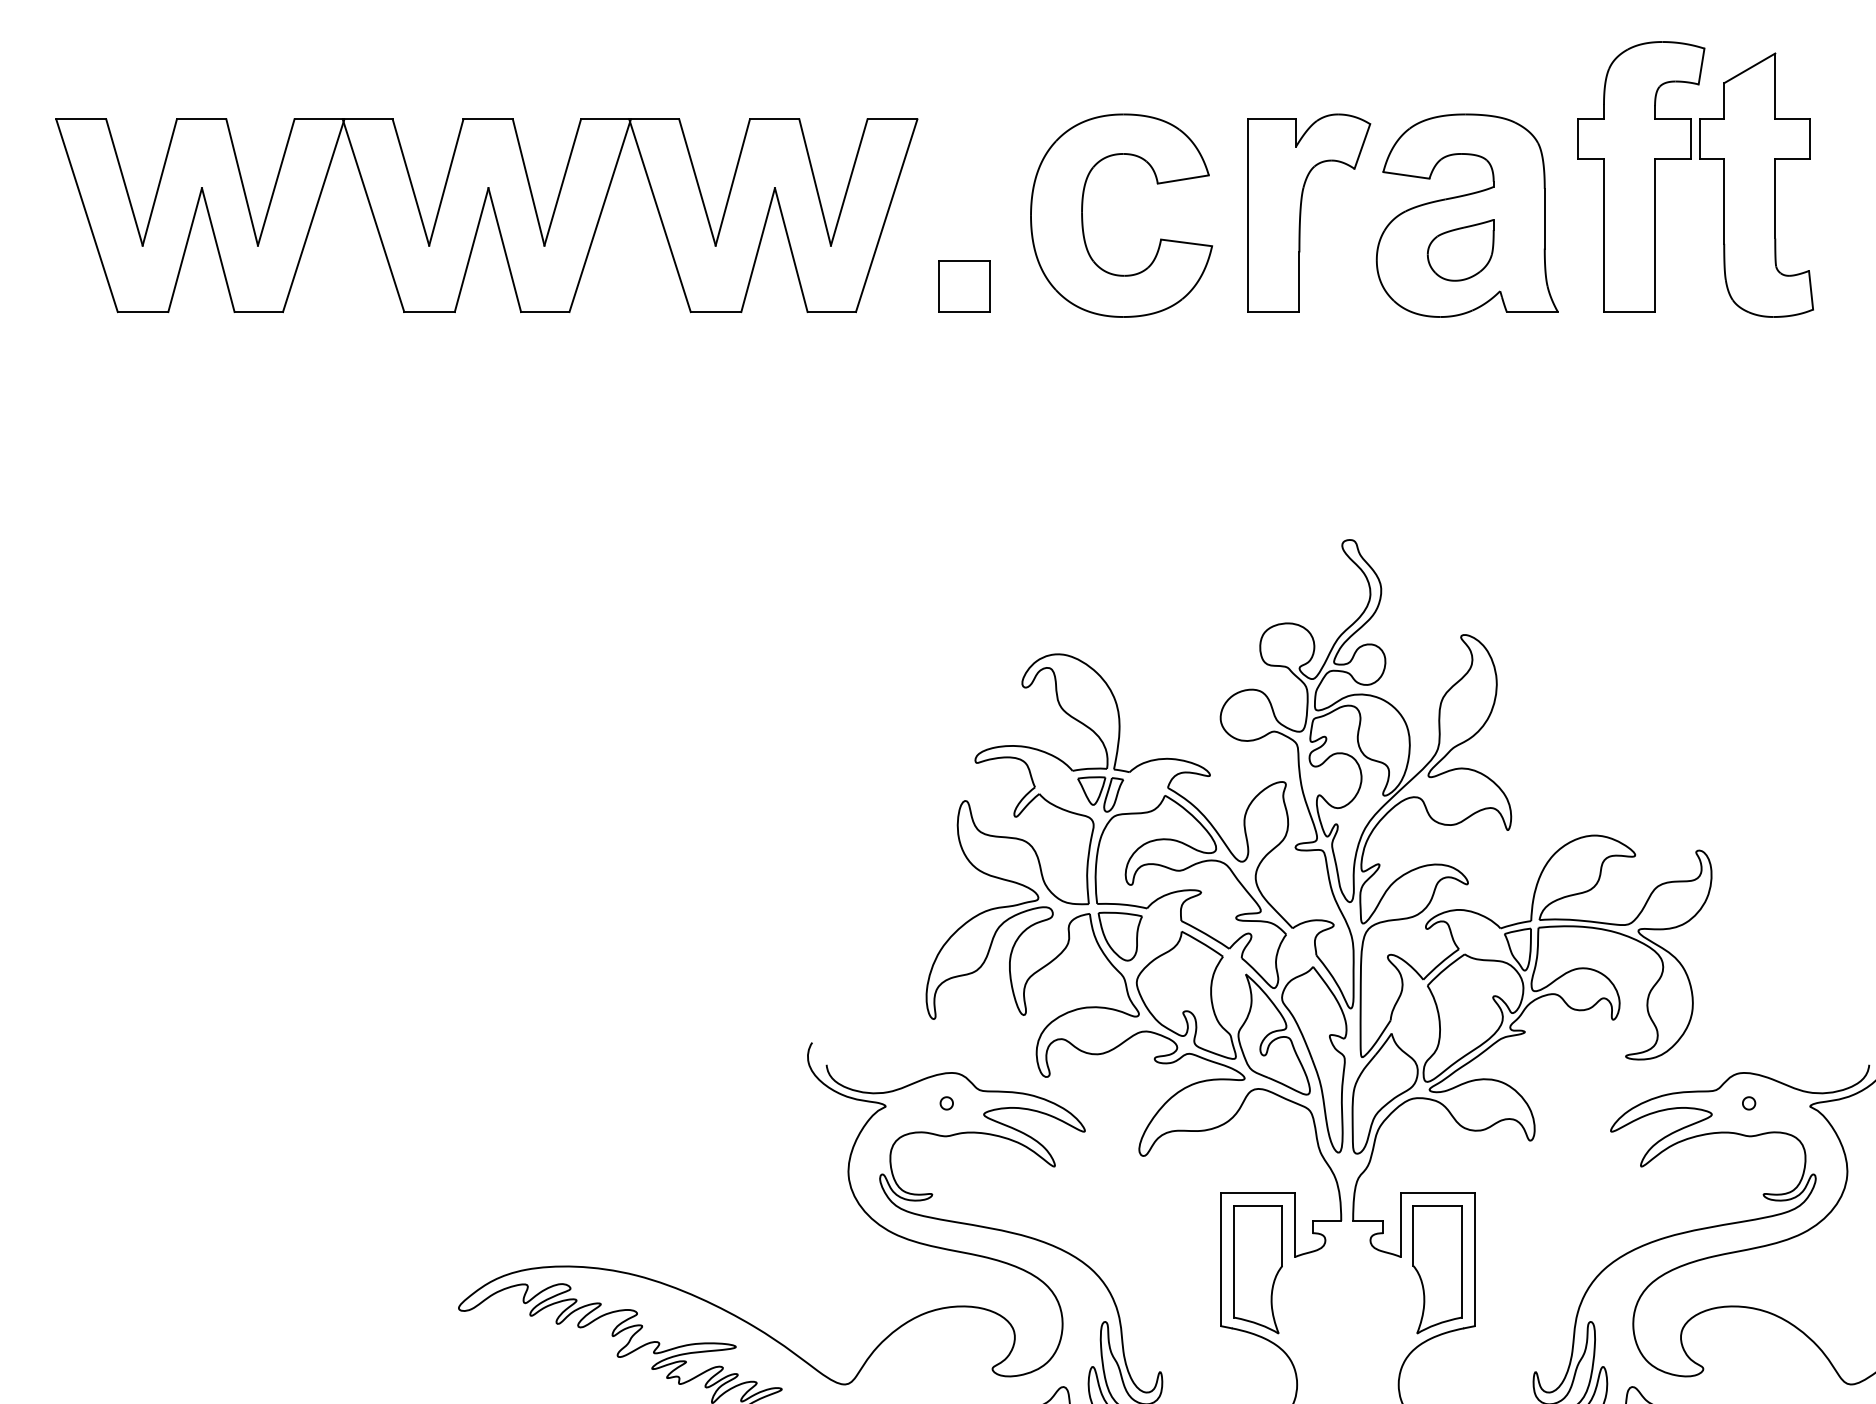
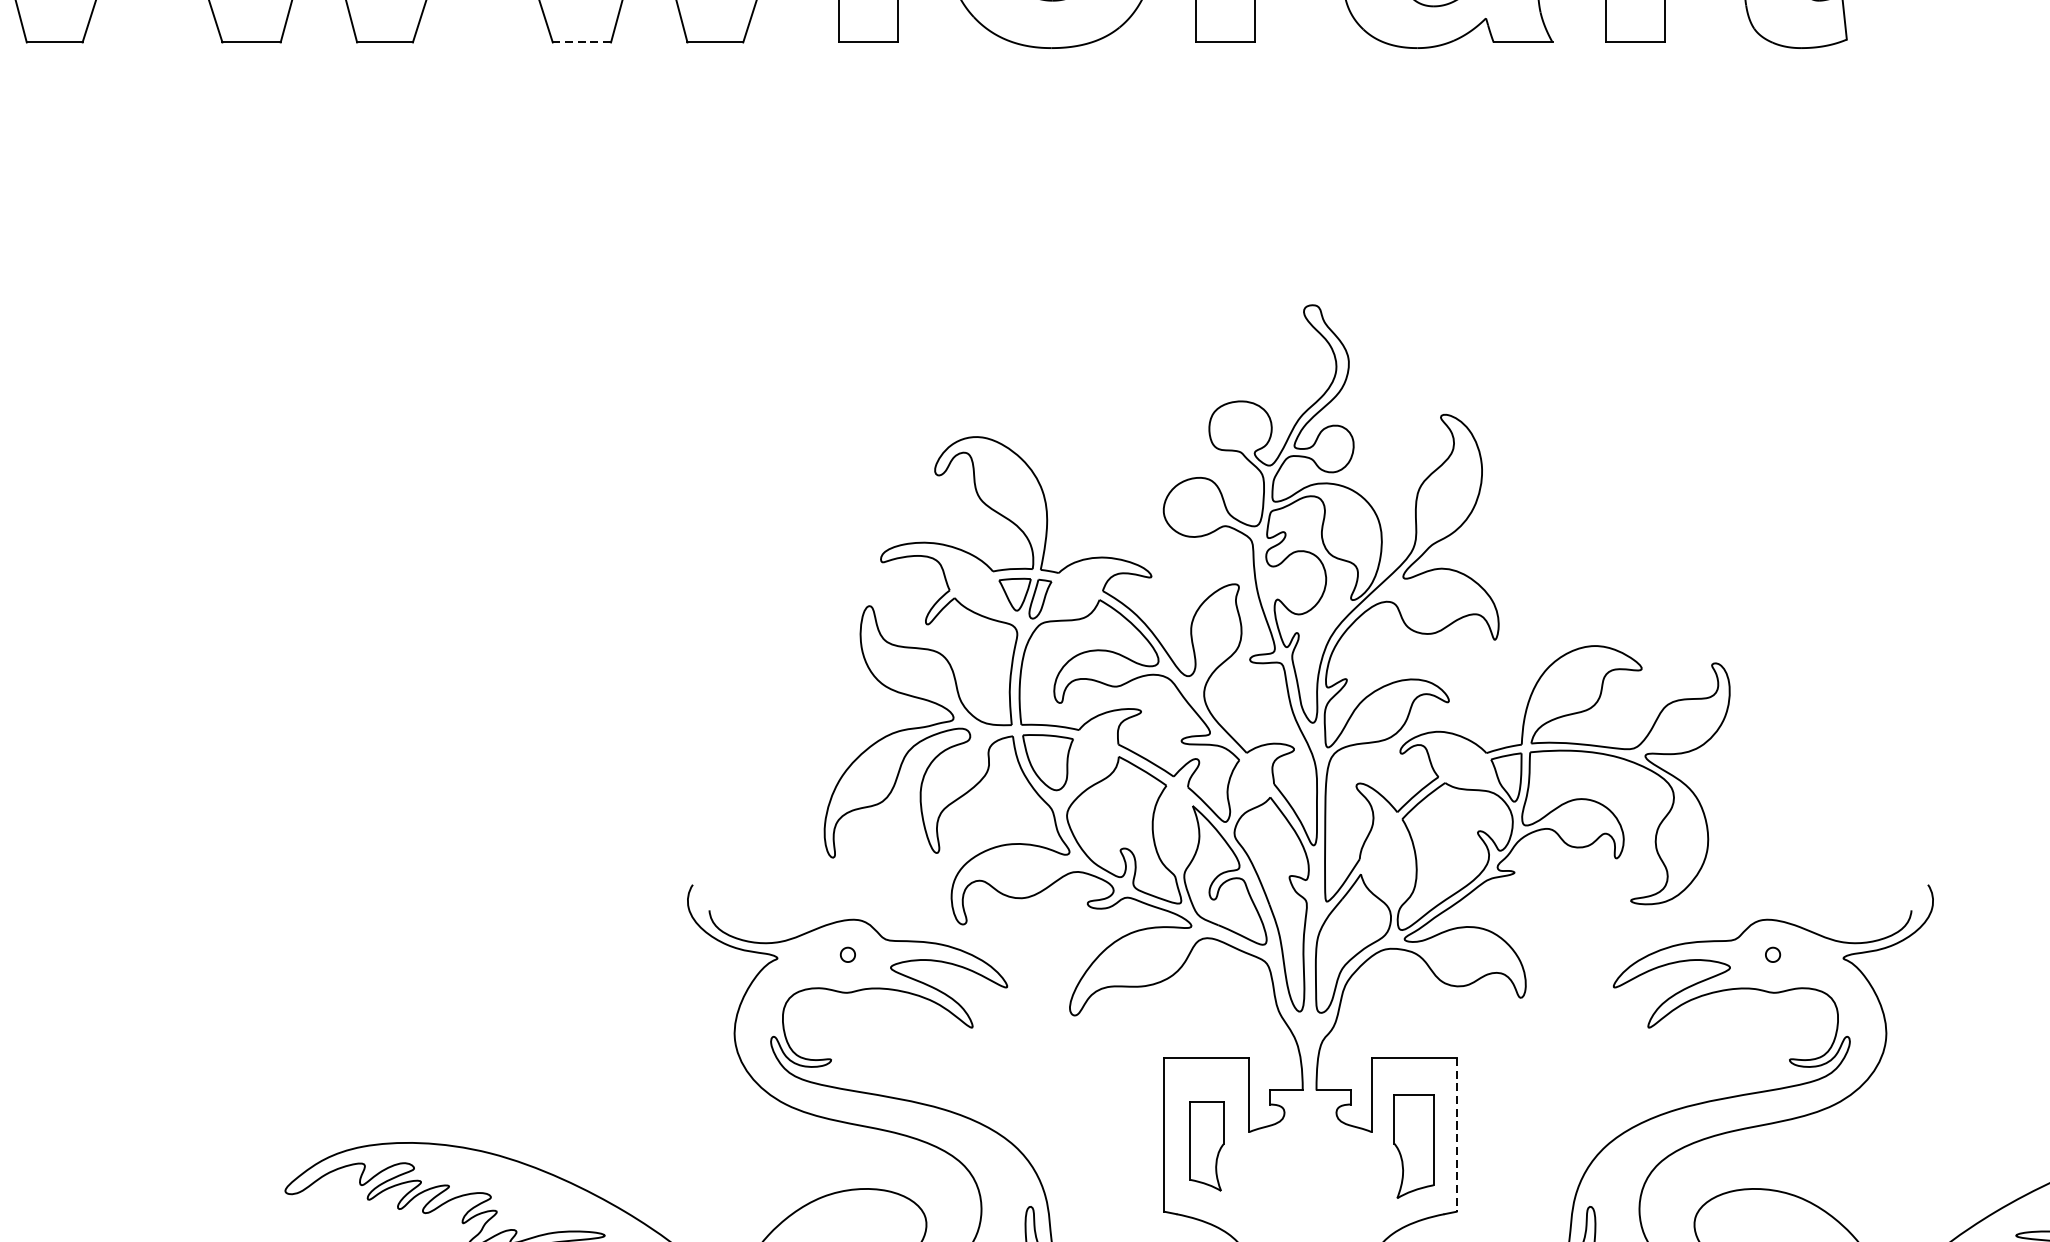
line: (715, 312) -> (581, 42), solid -> dashed
line: (1474, 1259) -> (1456, 1134), solid -> dashed
part: (1257, 1269) -> (1206, 1146), size x0.6
part: (1437, 1269) -> (1413, 1146), size x0.7

